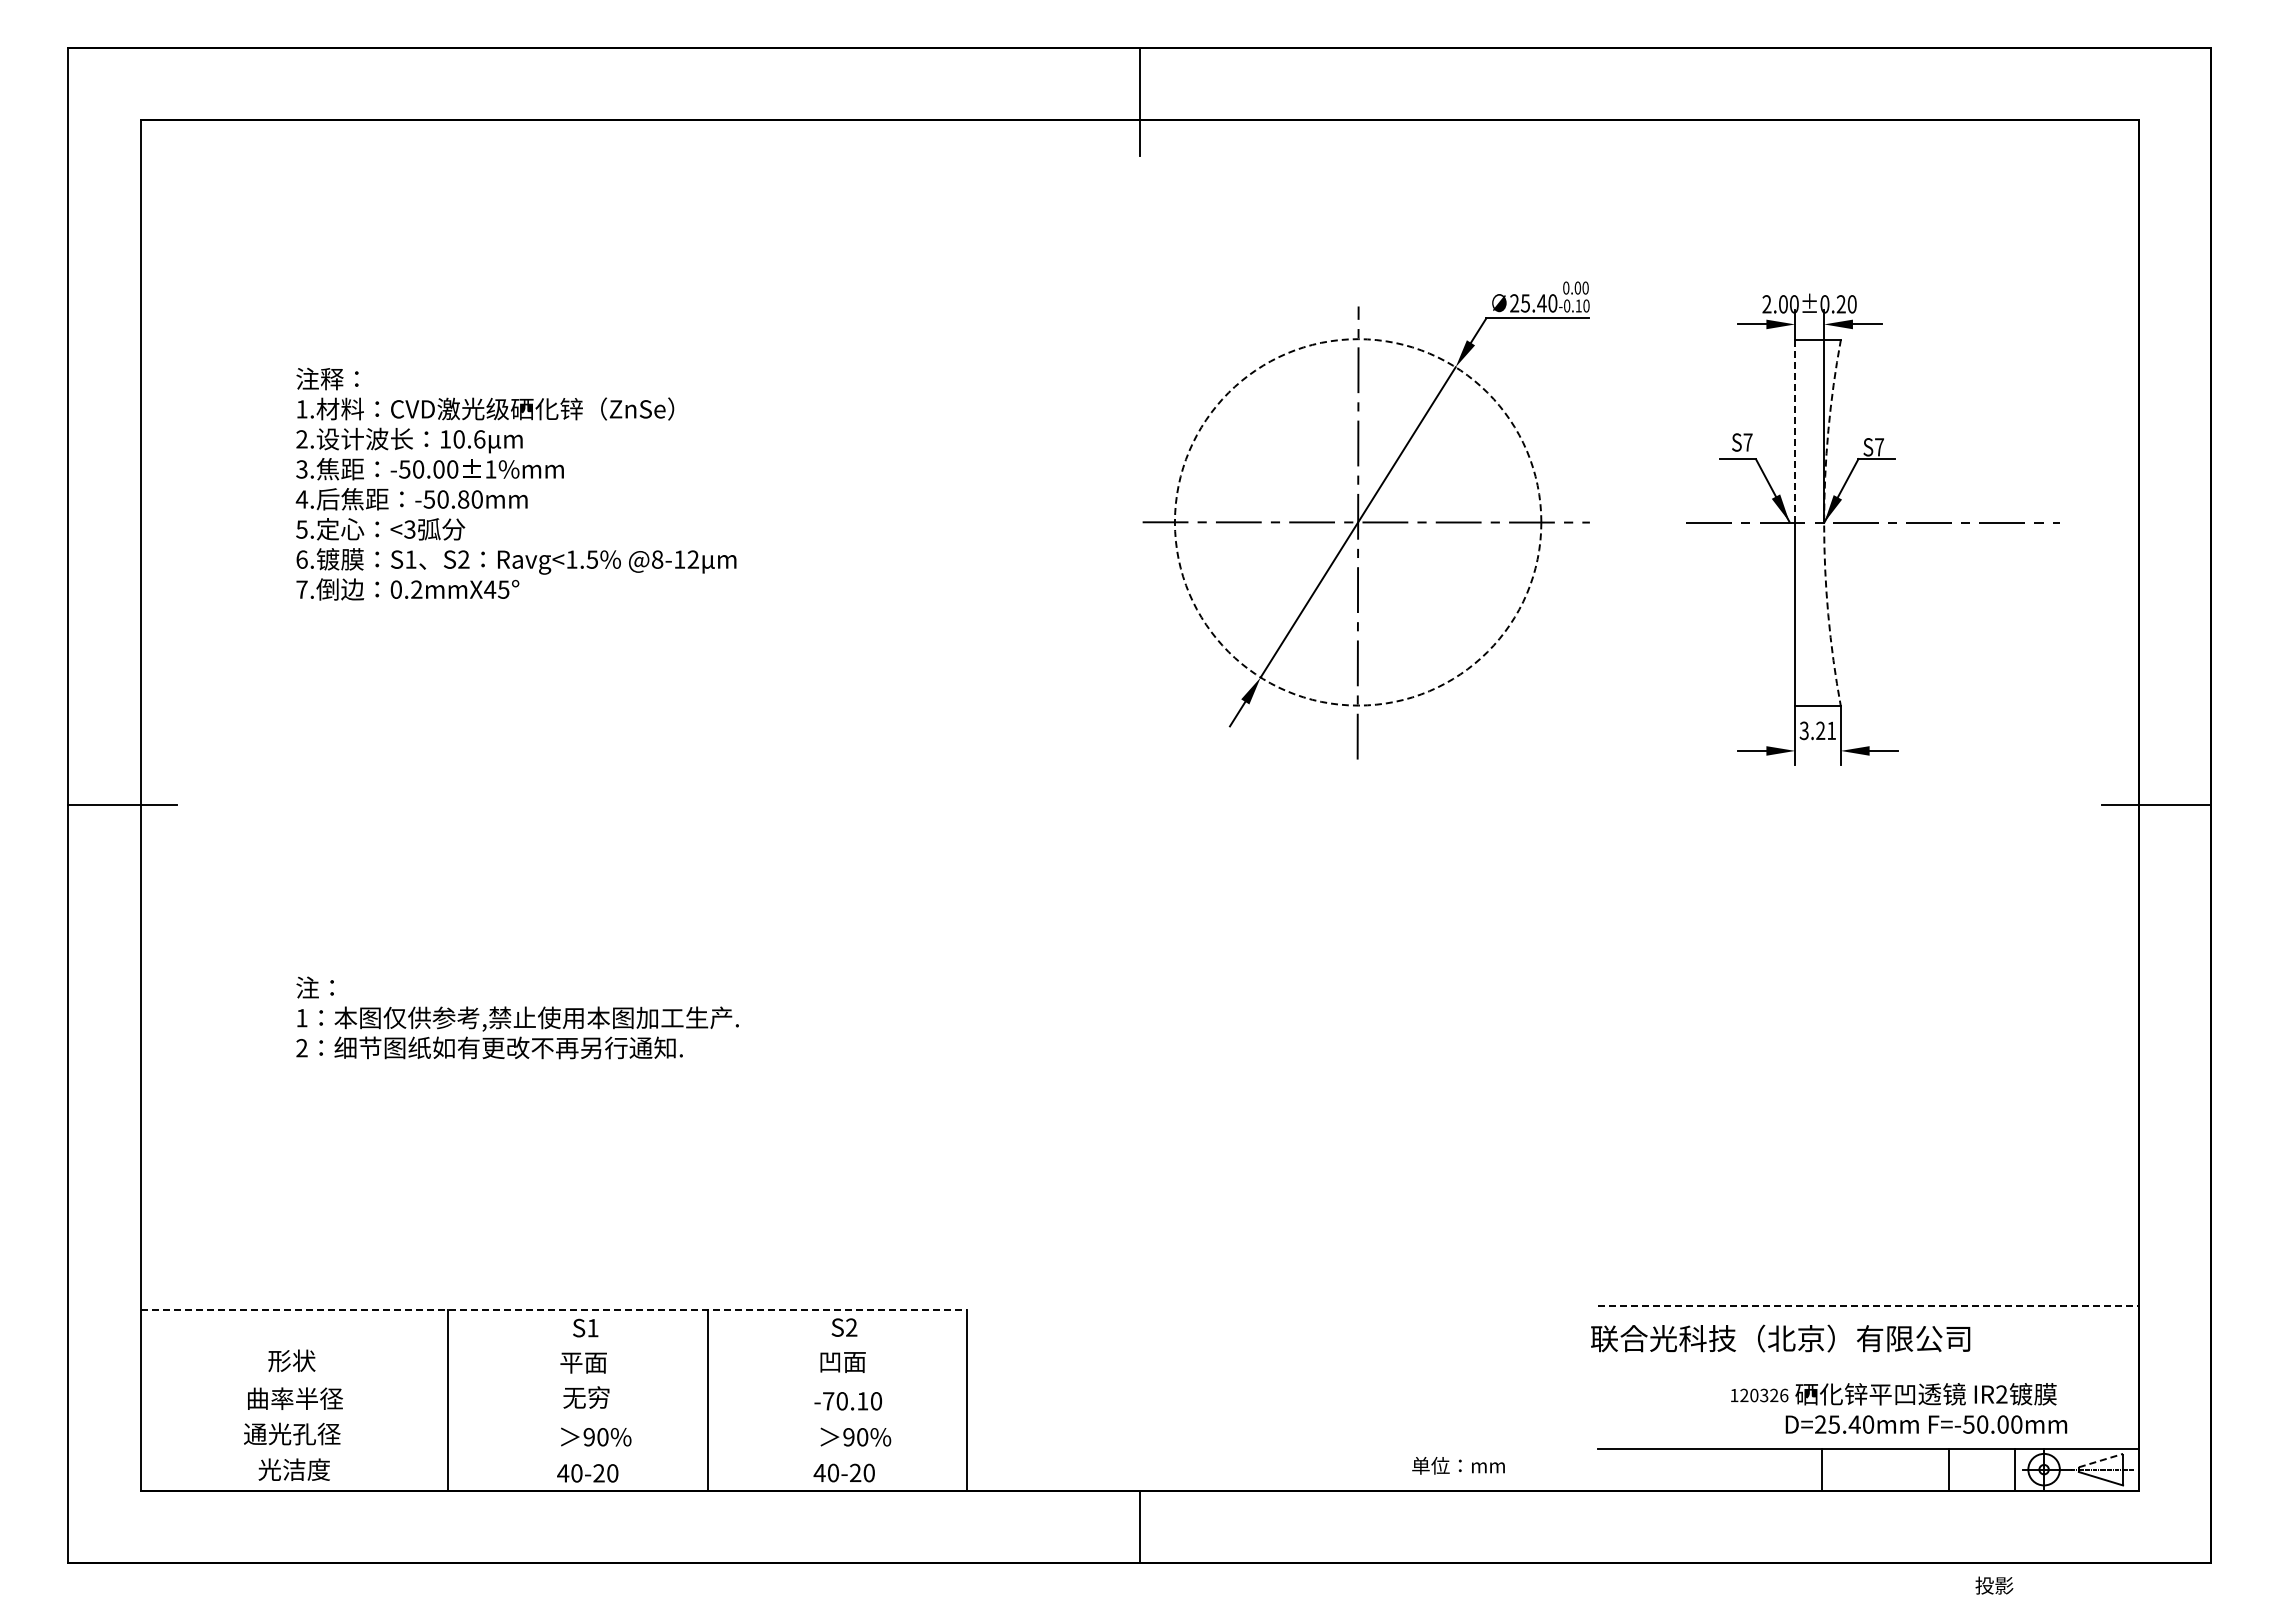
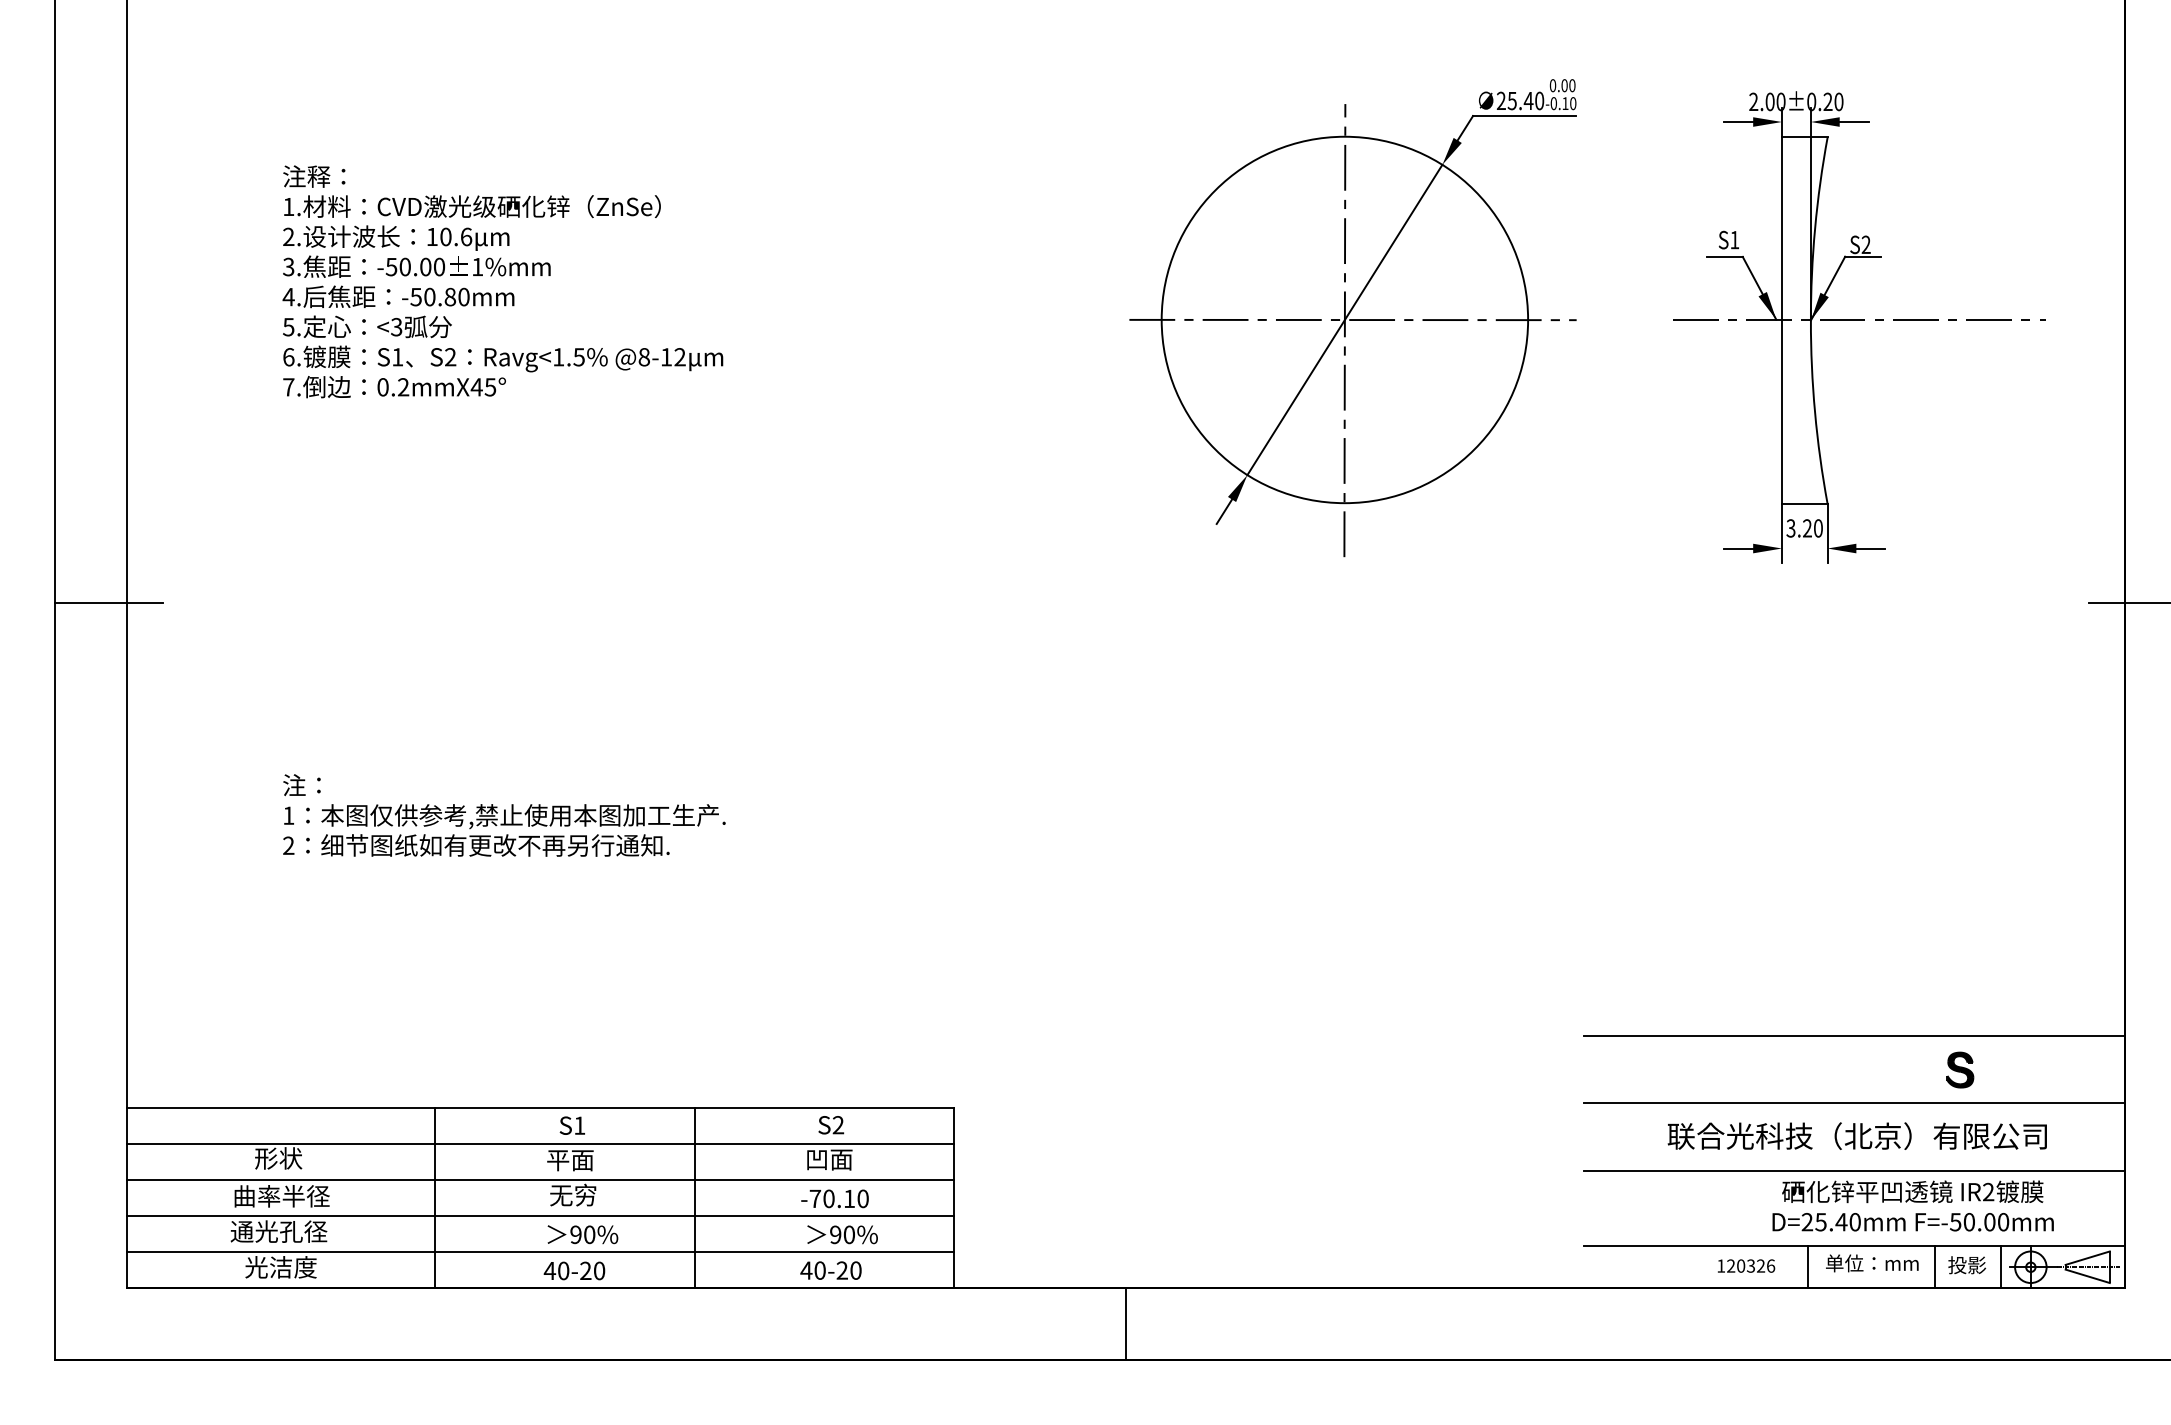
line: (1795, 431) -> (1782, 229), dashed -> solid
text: (1747, 442) -> (1734, 240), S7 -> S1
text: (1879, 447) -> (1866, 245), S7 -> S2
circle: (1357, 522) -> (1344, 320), dashed -> solid
arc: (1824, 522) -> (1811, 320), dashed -> solid
text: (1831, 730) -> (1818, 528), 3.21 -> 3.20
line: (1867, 1238) -> (1854, 1036), added
part: (1973, 1272) -> (1960, 1070), added
line: (1868, 1305) -> (1855, 1103), dashed -> solid
line: (554, 1310) -> (541, 1108), dashed -> solid
text: (1780, 1338) -> (1857, 1136), moved
line: (553, 1346) -> (540, 1144), added
line: (1867, 1372) -> (1854, 1170), added
line: (553, 1382) -> (540, 1180), added
text: (1759, 1395) -> (1746, 1266), moved
line: (553, 1418) -> (540, 1216), added
line: (553, 1454) -> (540, 1252), added
line: (2101, 1460) -> (2088, 1258), dashed -> solid
text: (1458, 1465) -> (1872, 1263), moved
text: (1994, 1585) -> (1967, 1265), moved

